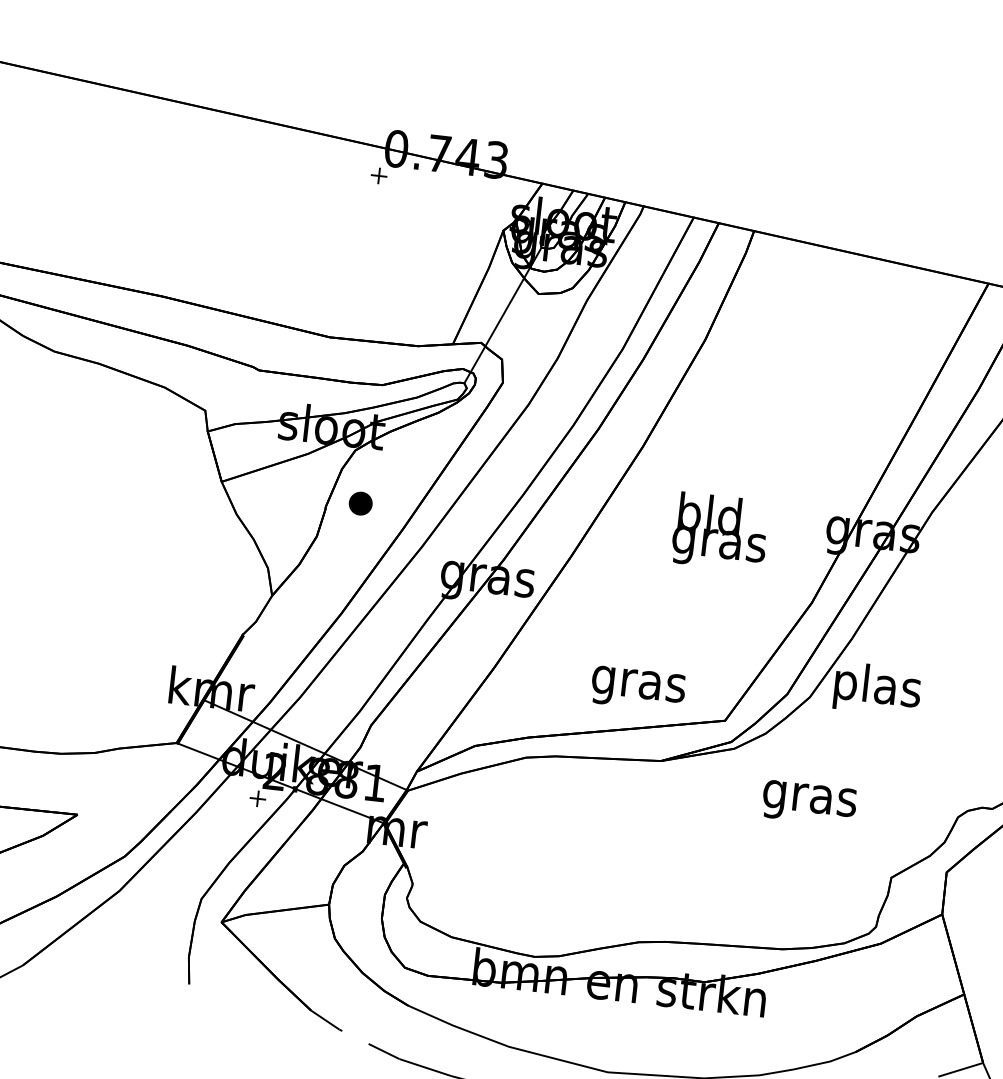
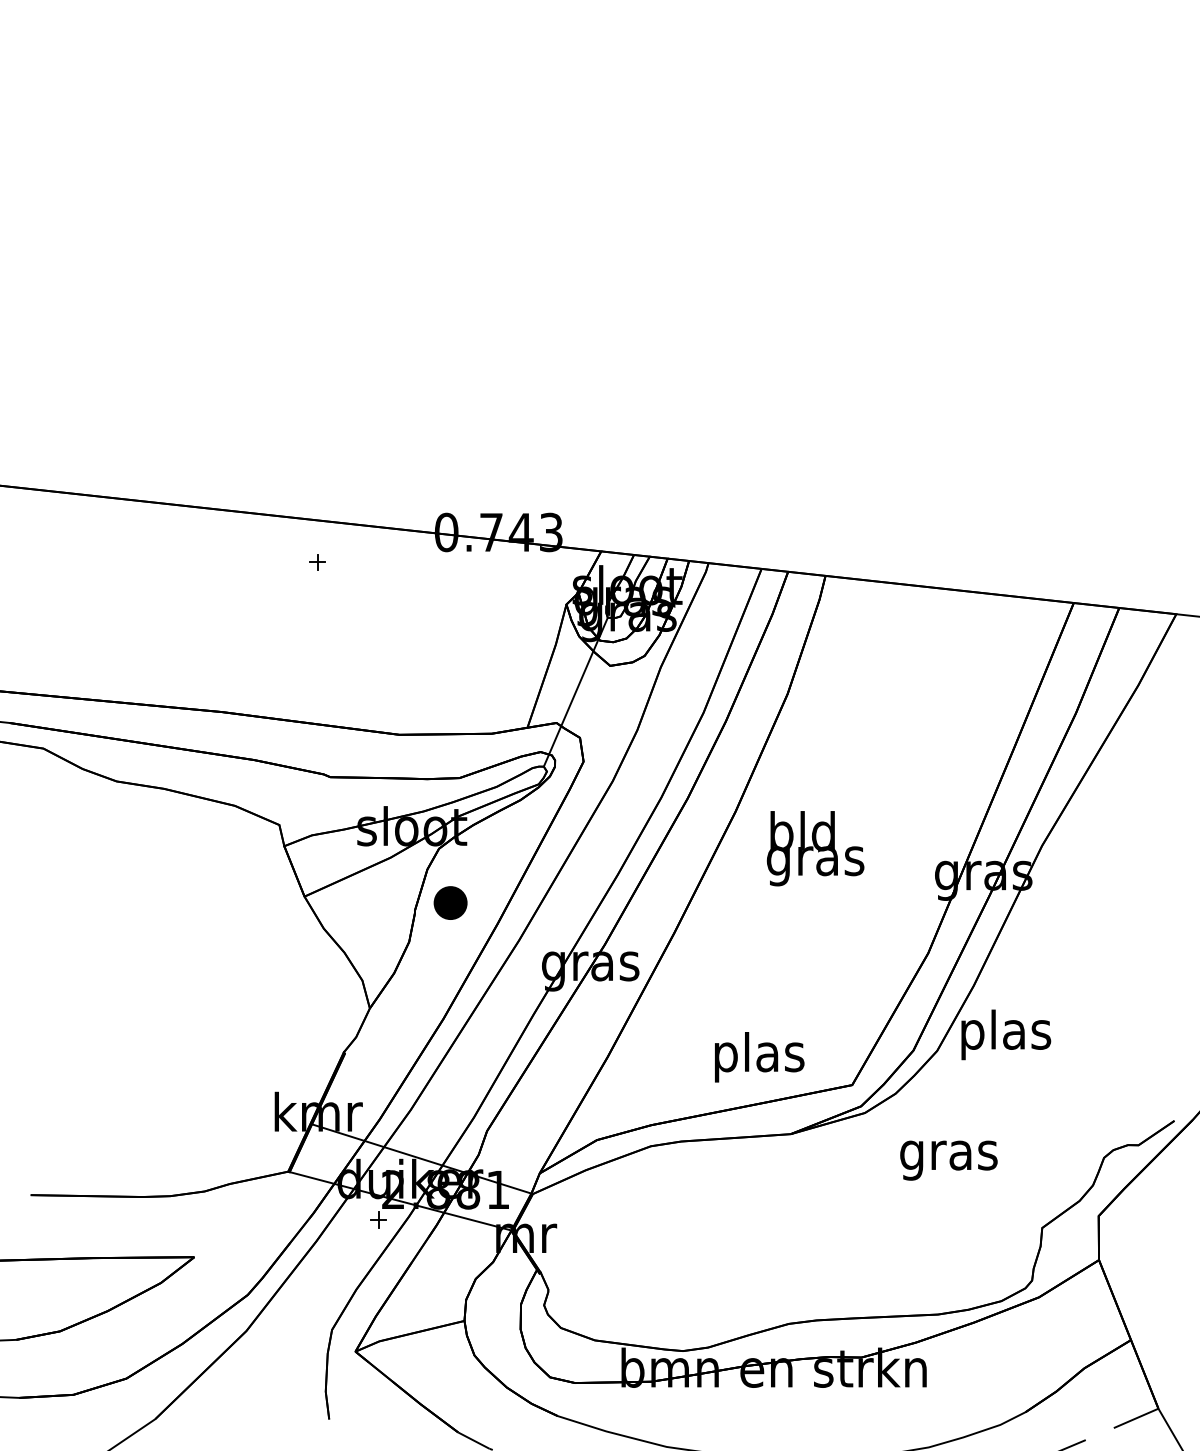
part: (378, 176) -> (317, 562), moved
part: (360, 503) -> (450, 902), size x1.4
text: (720, 531) -> (815, 848), moved
text: (638, 684) -> (758, 1057), gras -> plas

